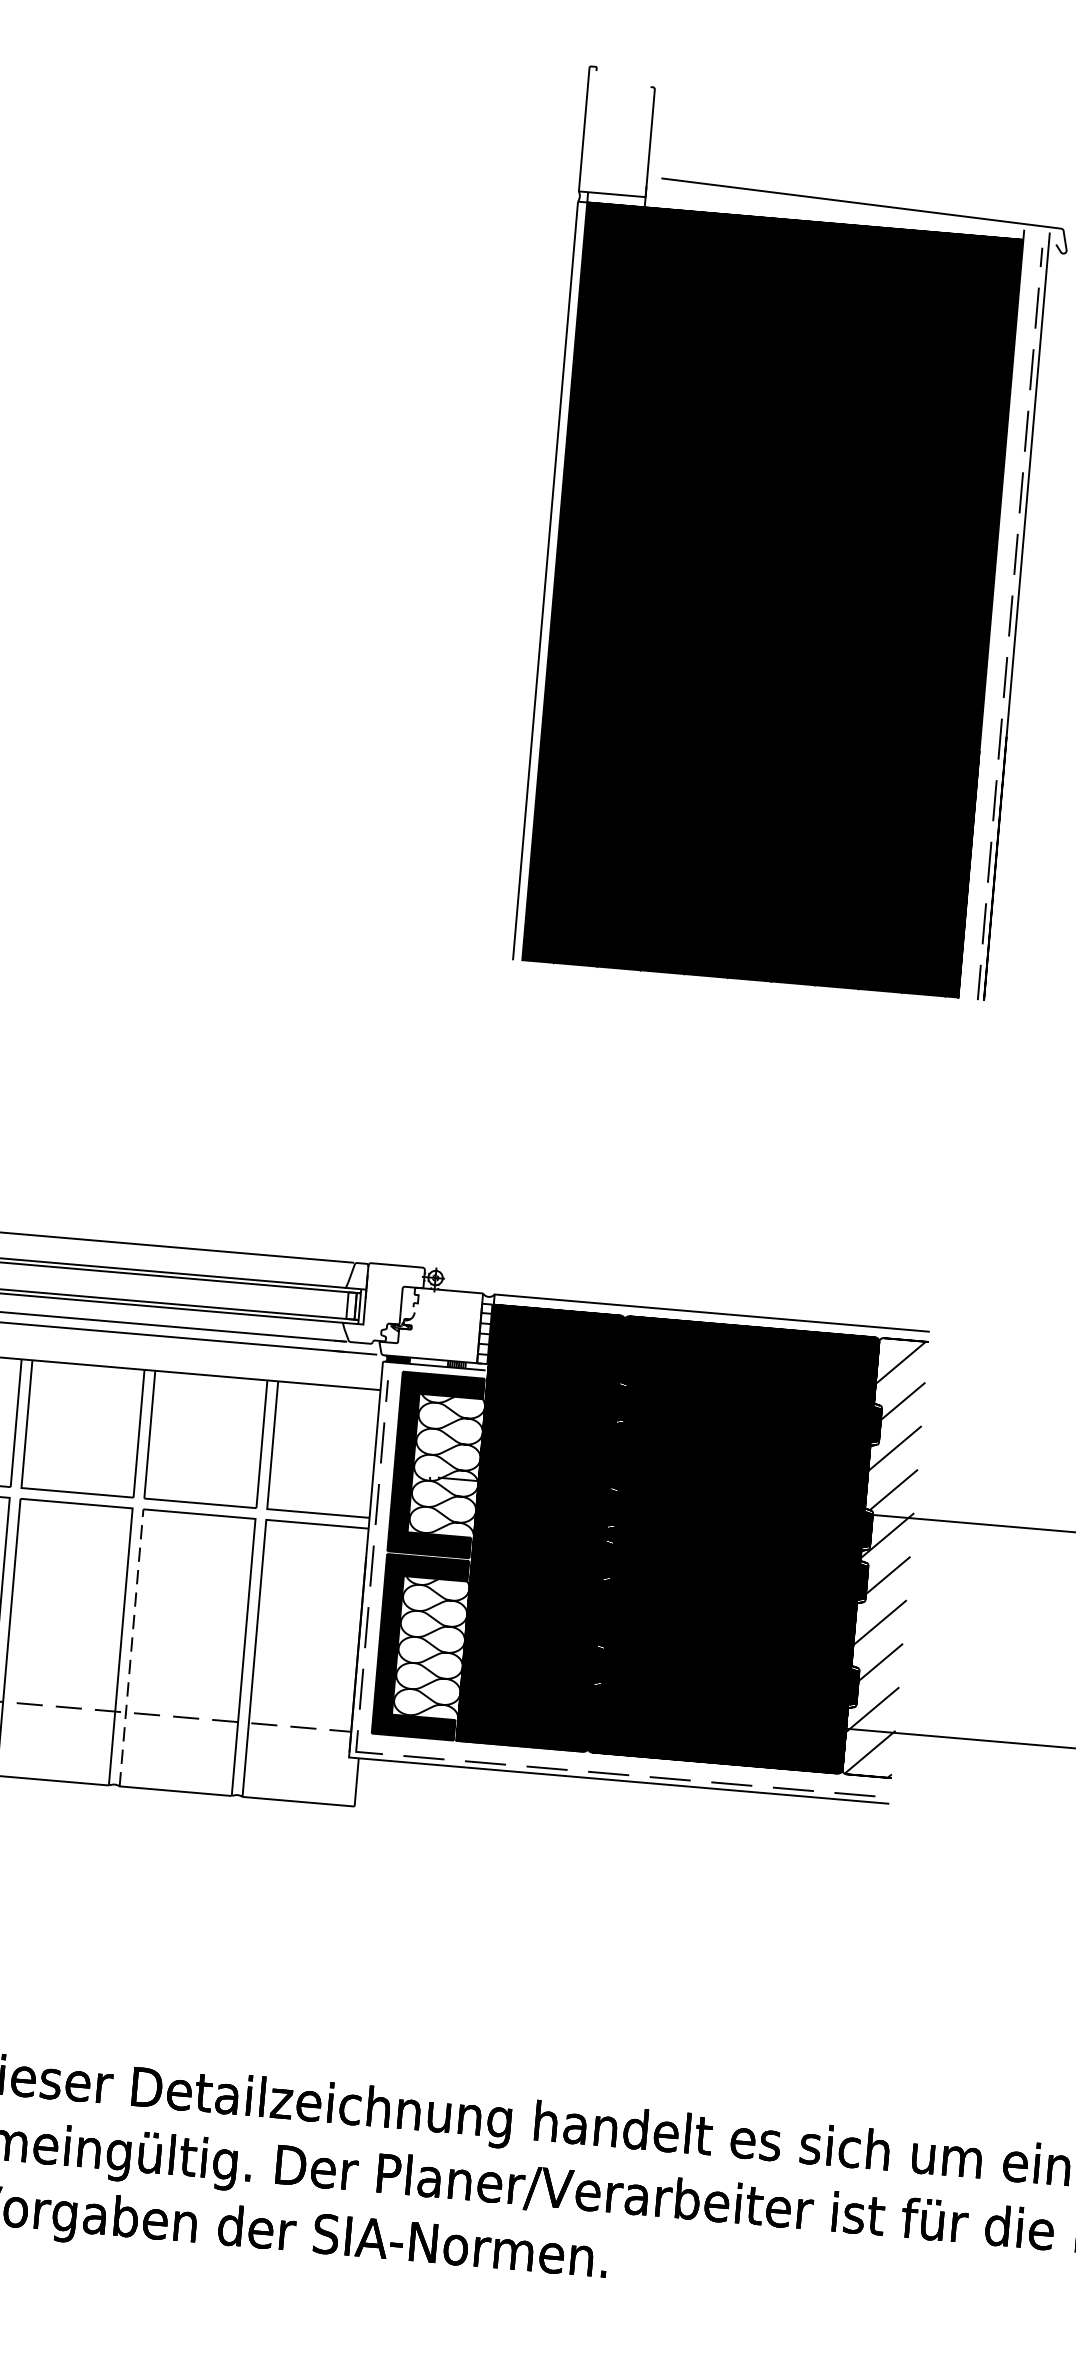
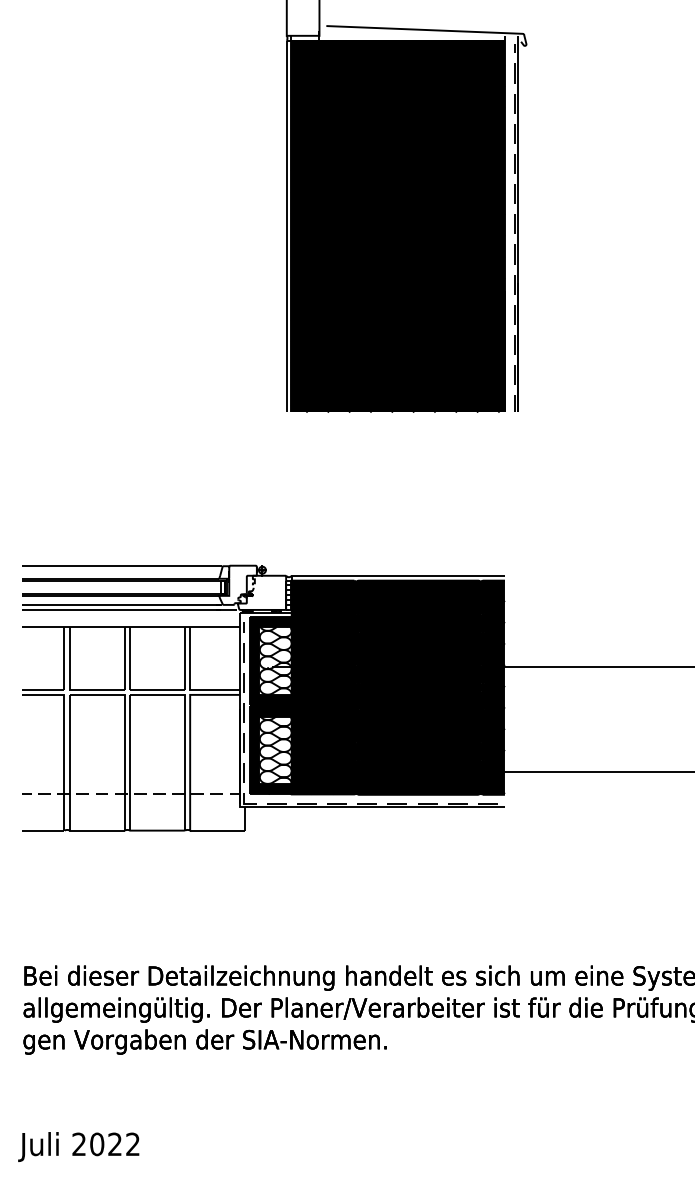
fill: (884, 1557) -> (492, 687), added
line: (130, 1647) -> (129, 762), dashed -> solid

